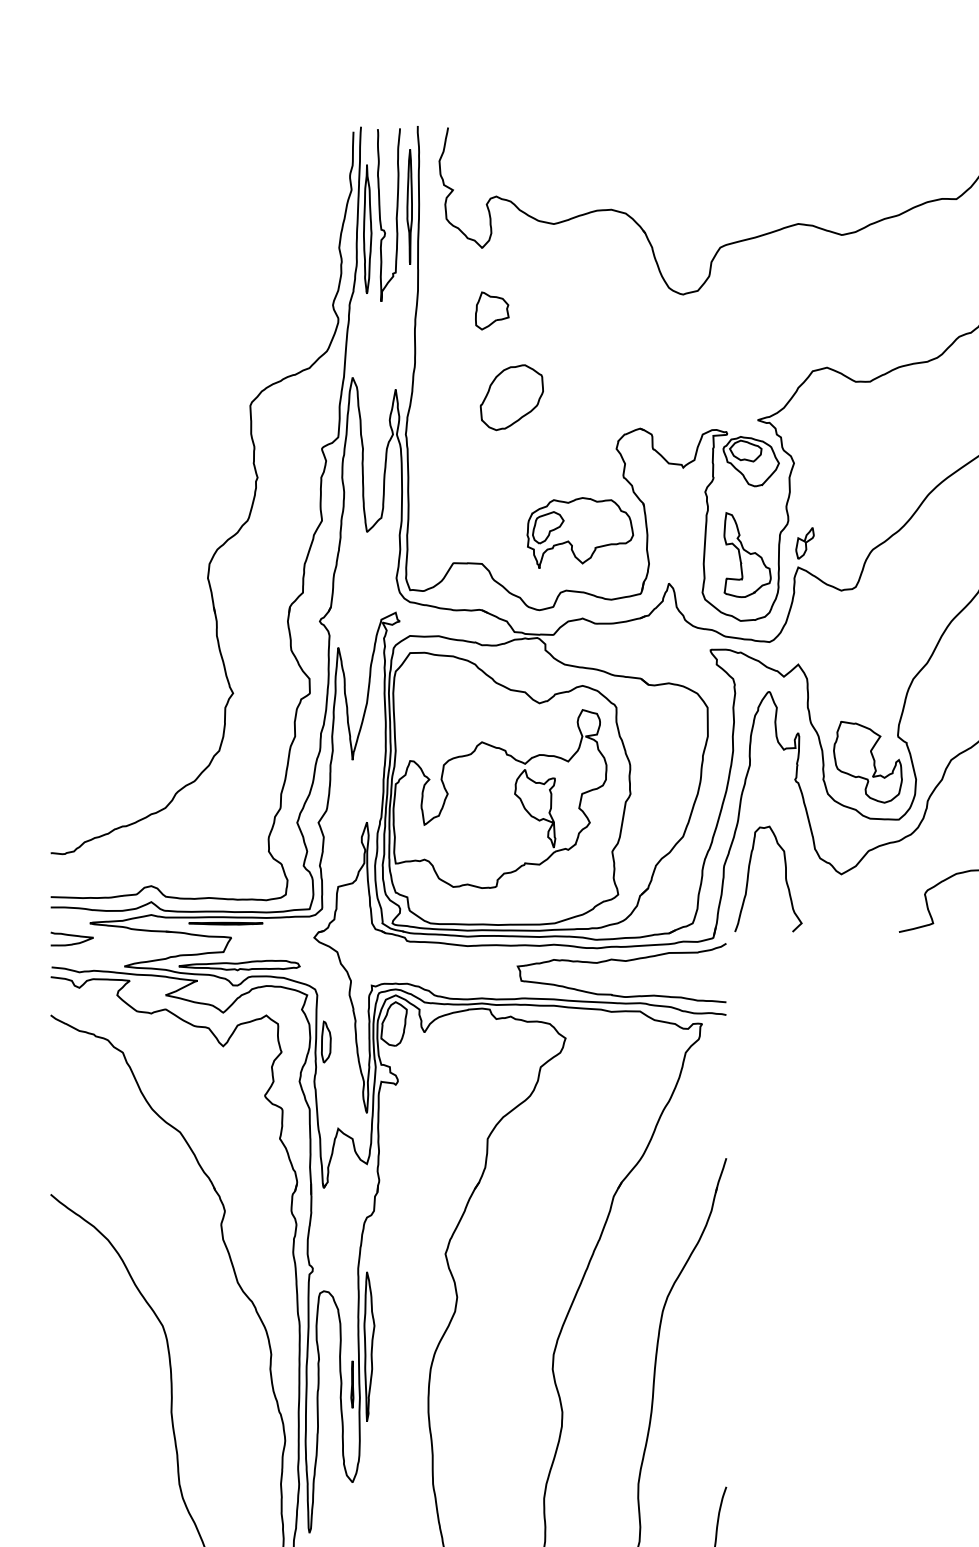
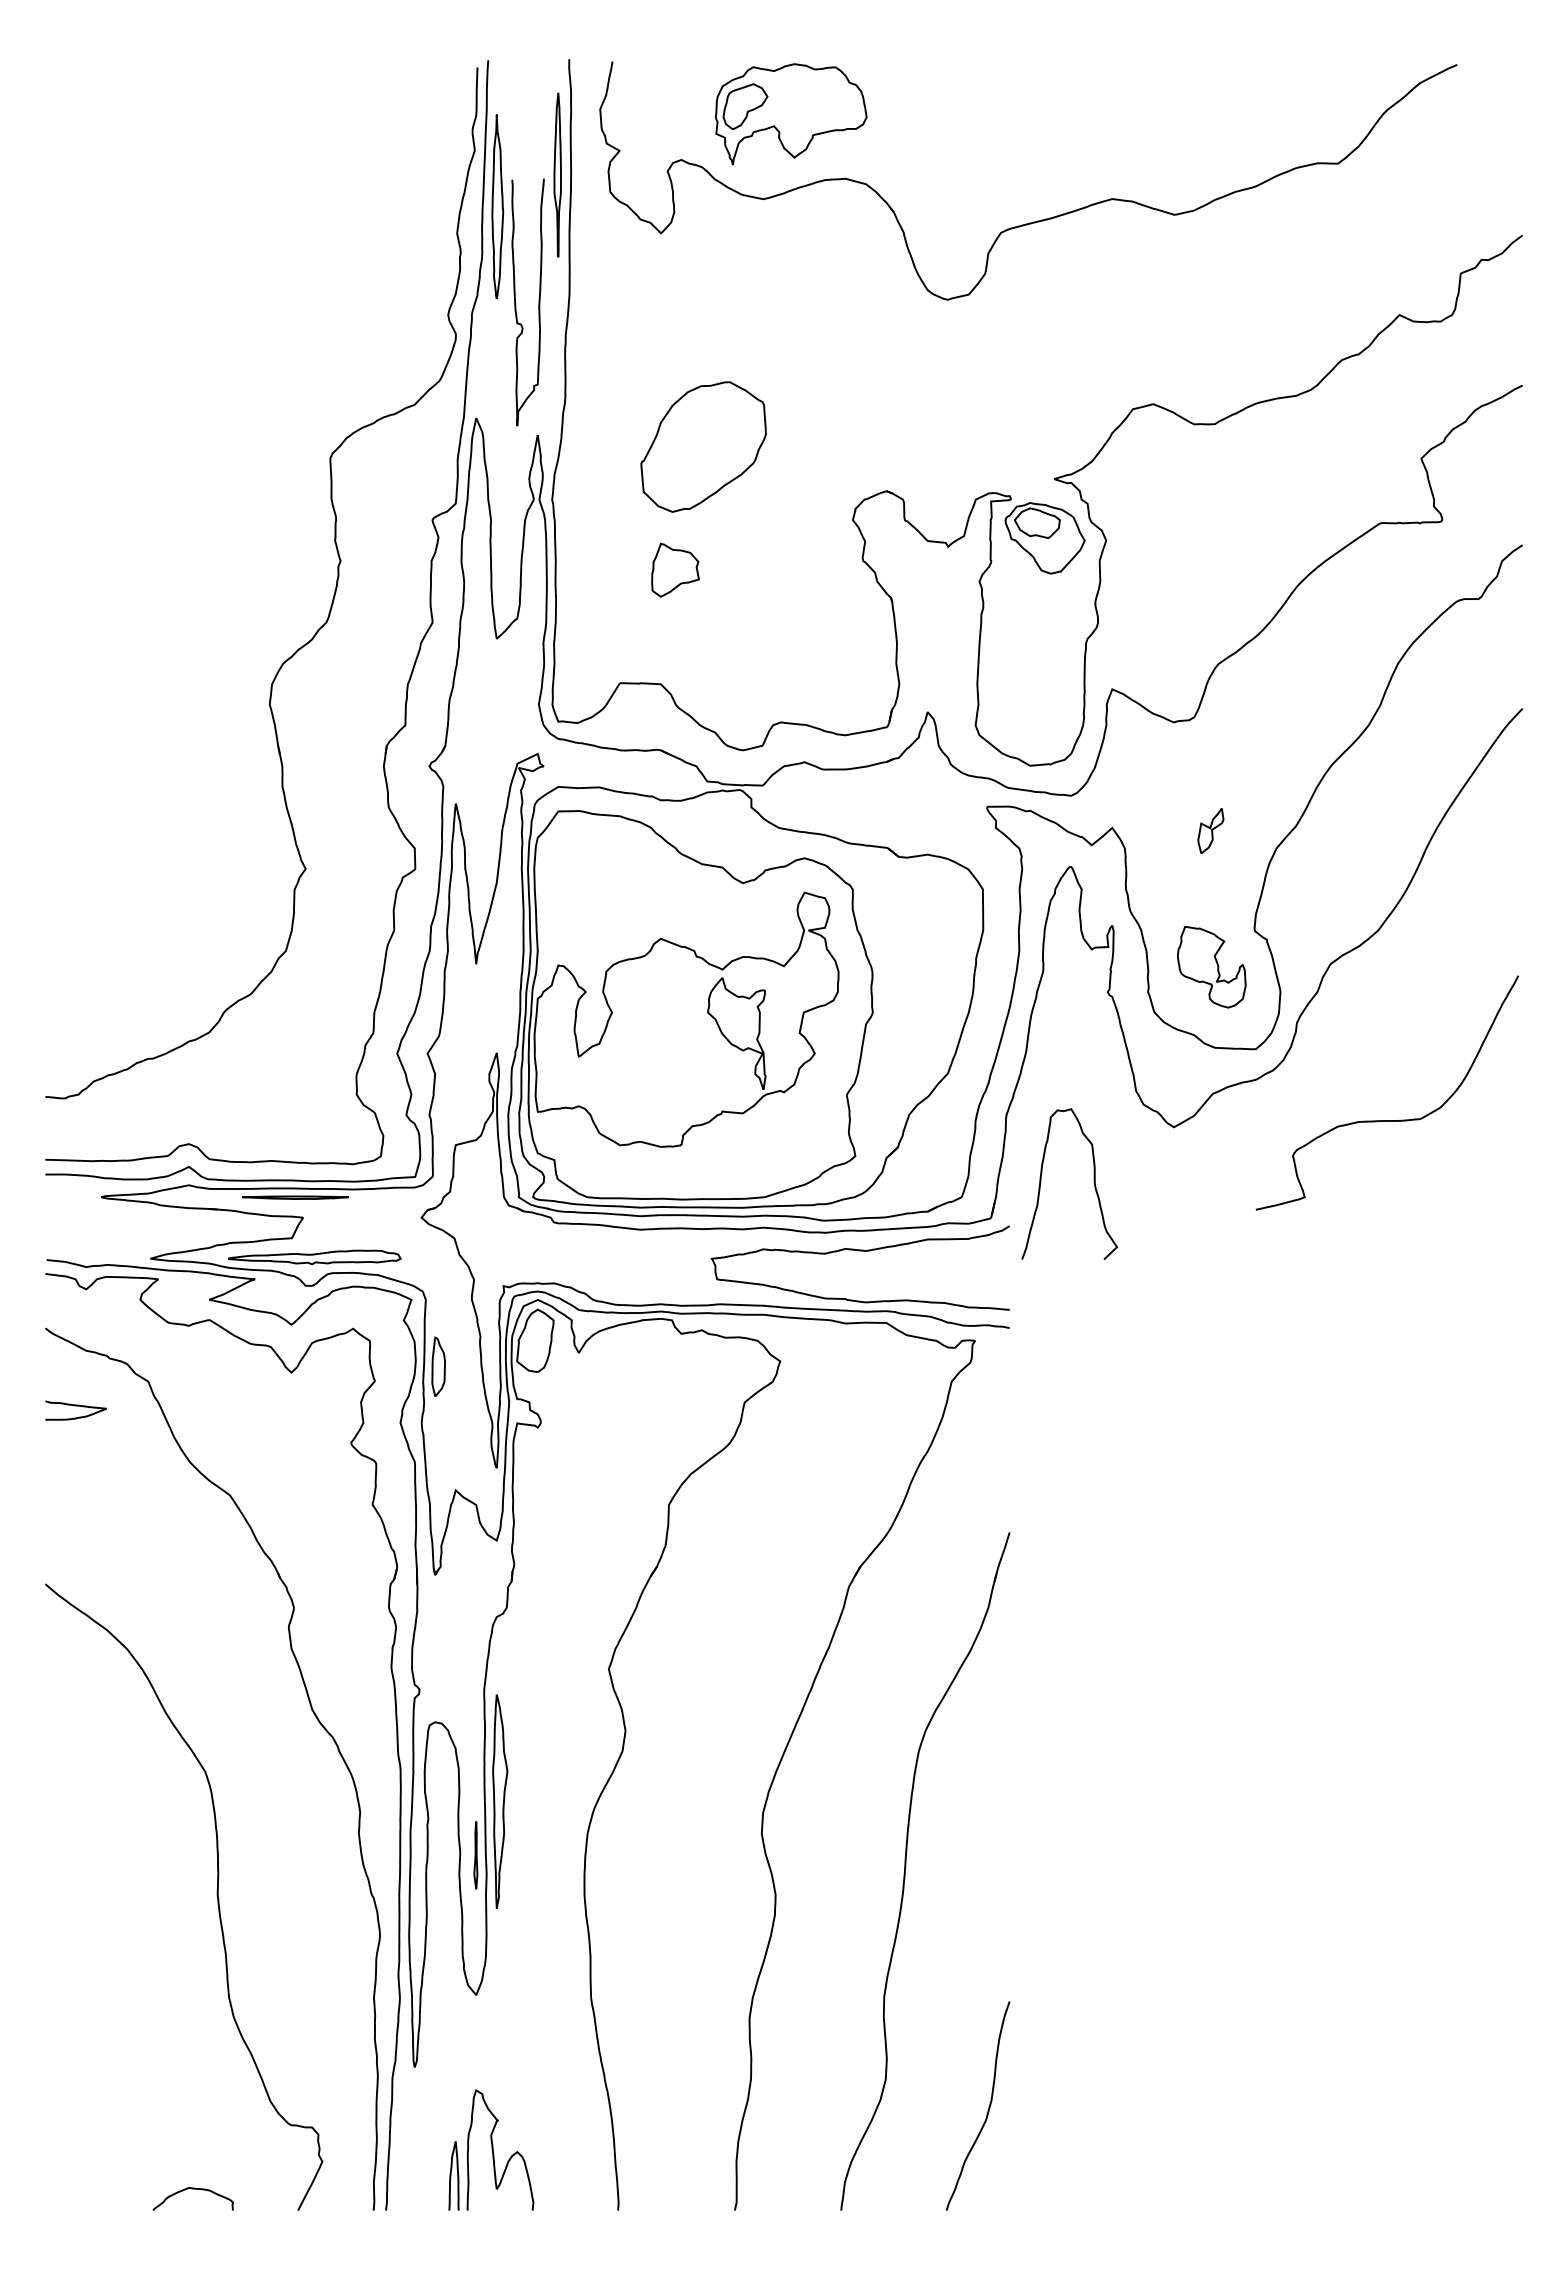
curve: (396, 215) -> (538, 302), moved
part: (492, 310) -> (675, 569), moved
part: (511, 397) -> (703, 446), size x1.4
part: (579, 533) -> (790, 114), moved
part: (804, 543) -> (1210, 830), moved
part: (747, 554) -> (1039, 671), removed
part: (867, 761) -> (1211, 966), size x0.7
curve: (785, 878) -> (1093, 1182), moved
curve: (71, 936) -> (75, 1406), moved

